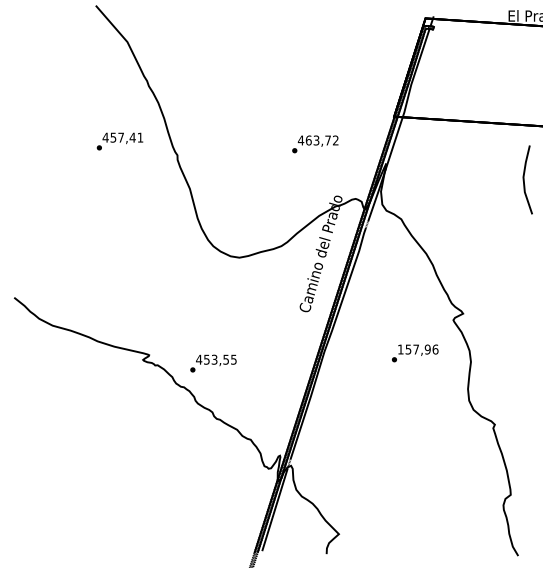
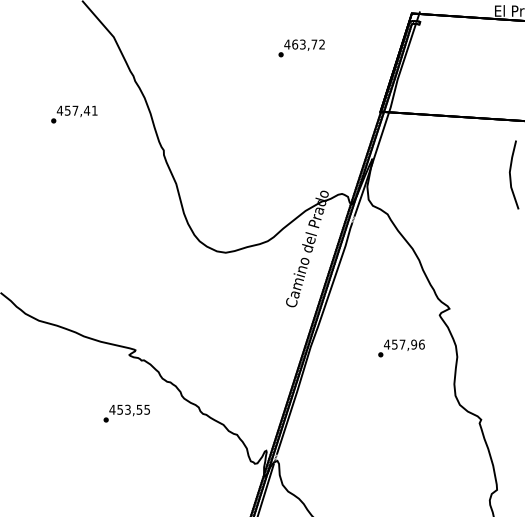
text: (119, 141) -> (73, 114), moved
text: (315, 144) -> (301, 48), moved
text: (400, 349) -> (386, 344), 157,96 -> 457,96
text: (213, 363) -> (126, 413), moved

